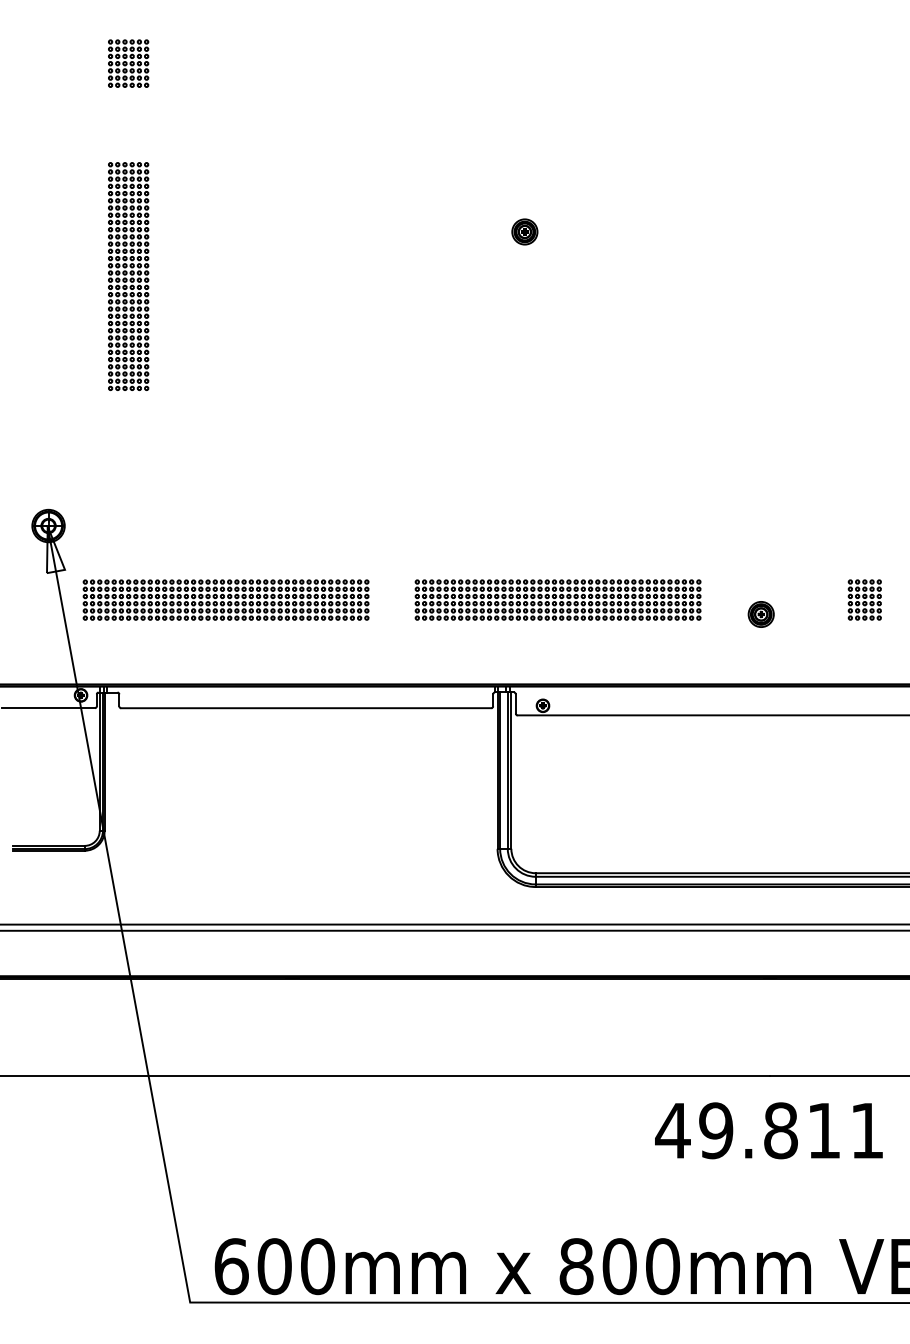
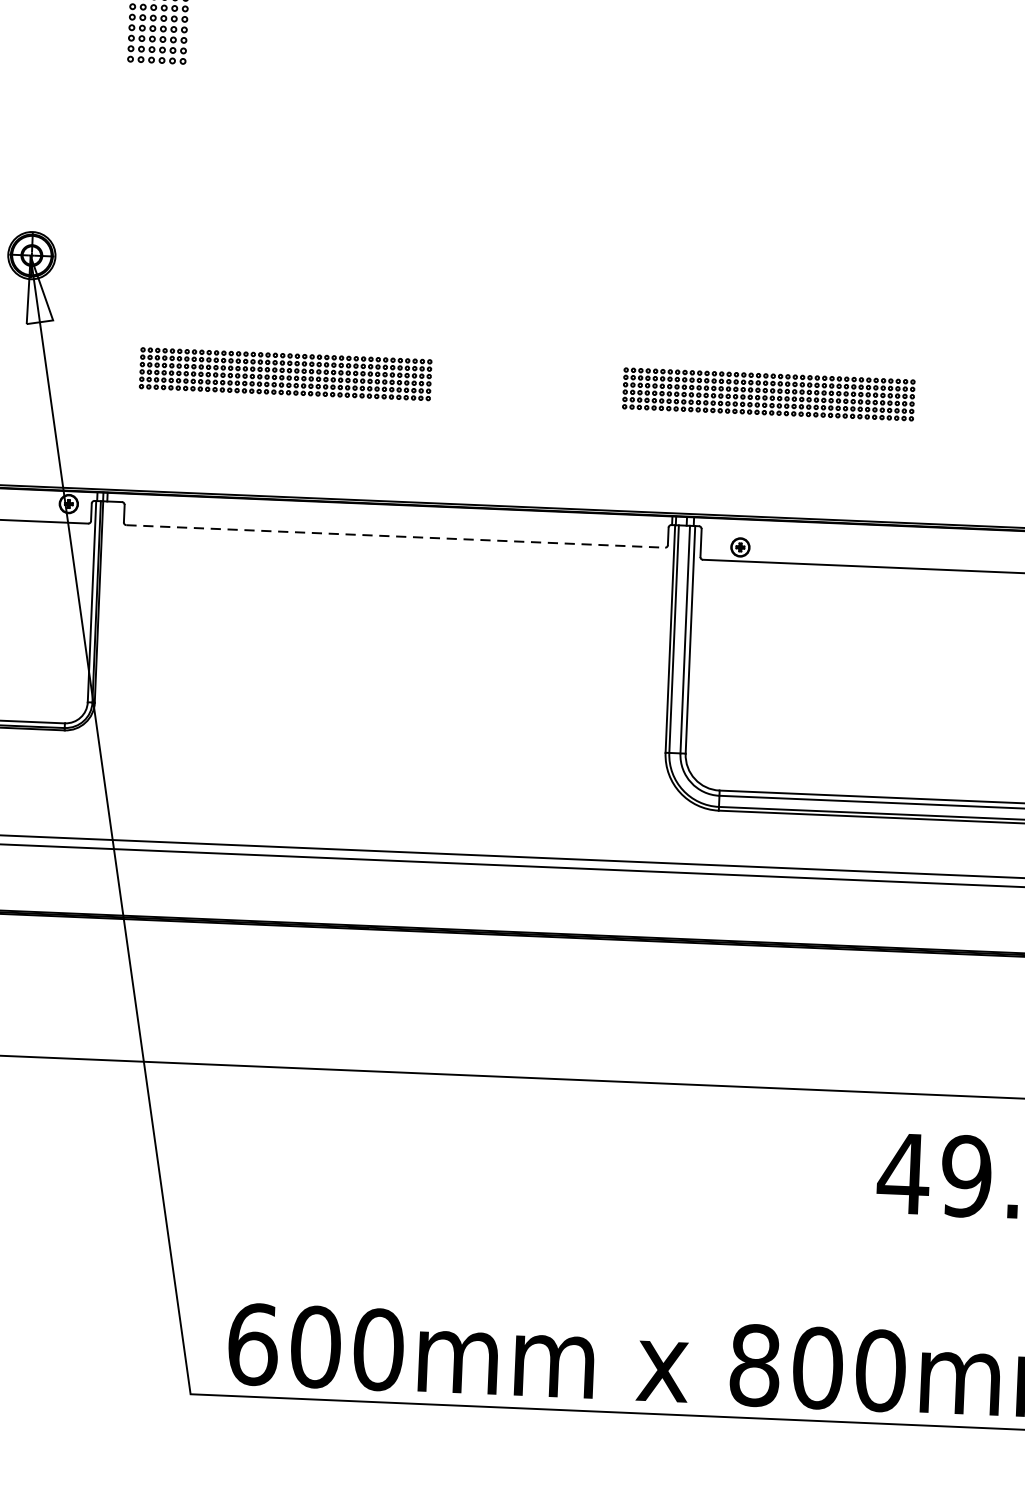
part: (225, 599) -> (284, 373), size x0.7
part: (557, 599) -> (768, 393), size x0.7
line: (306, 708) -> (396, 536), solid -> dashed

